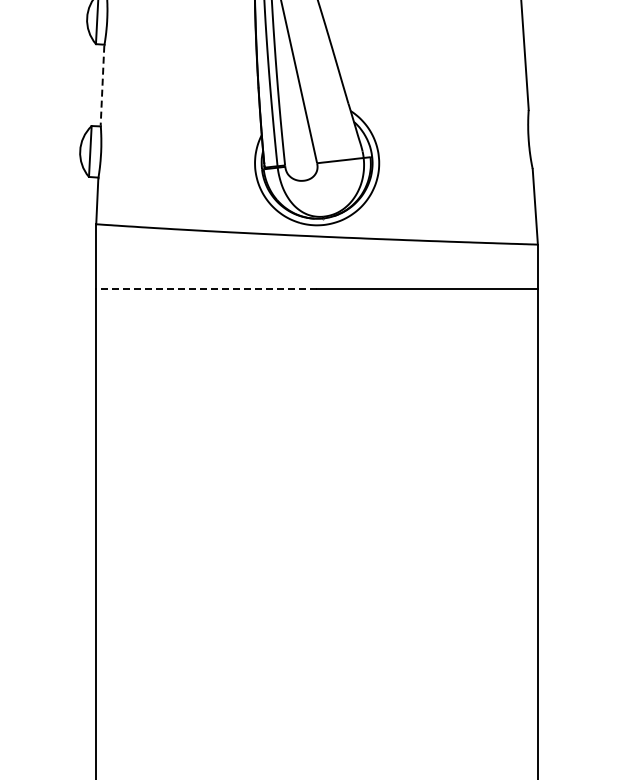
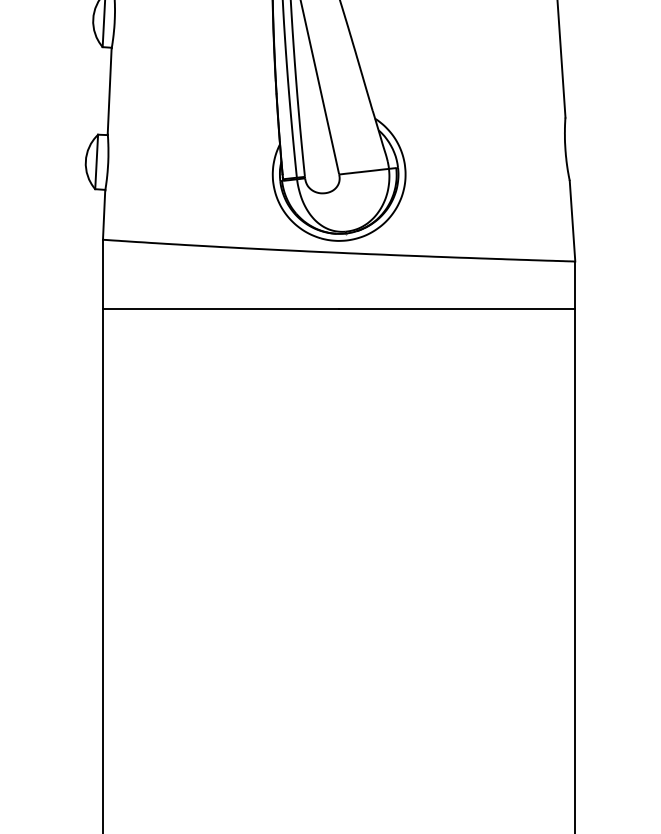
line: (102, 85) -> (109, 91), dashed -> solid
line: (206, 288) -> (220, 308), dashed -> solid

